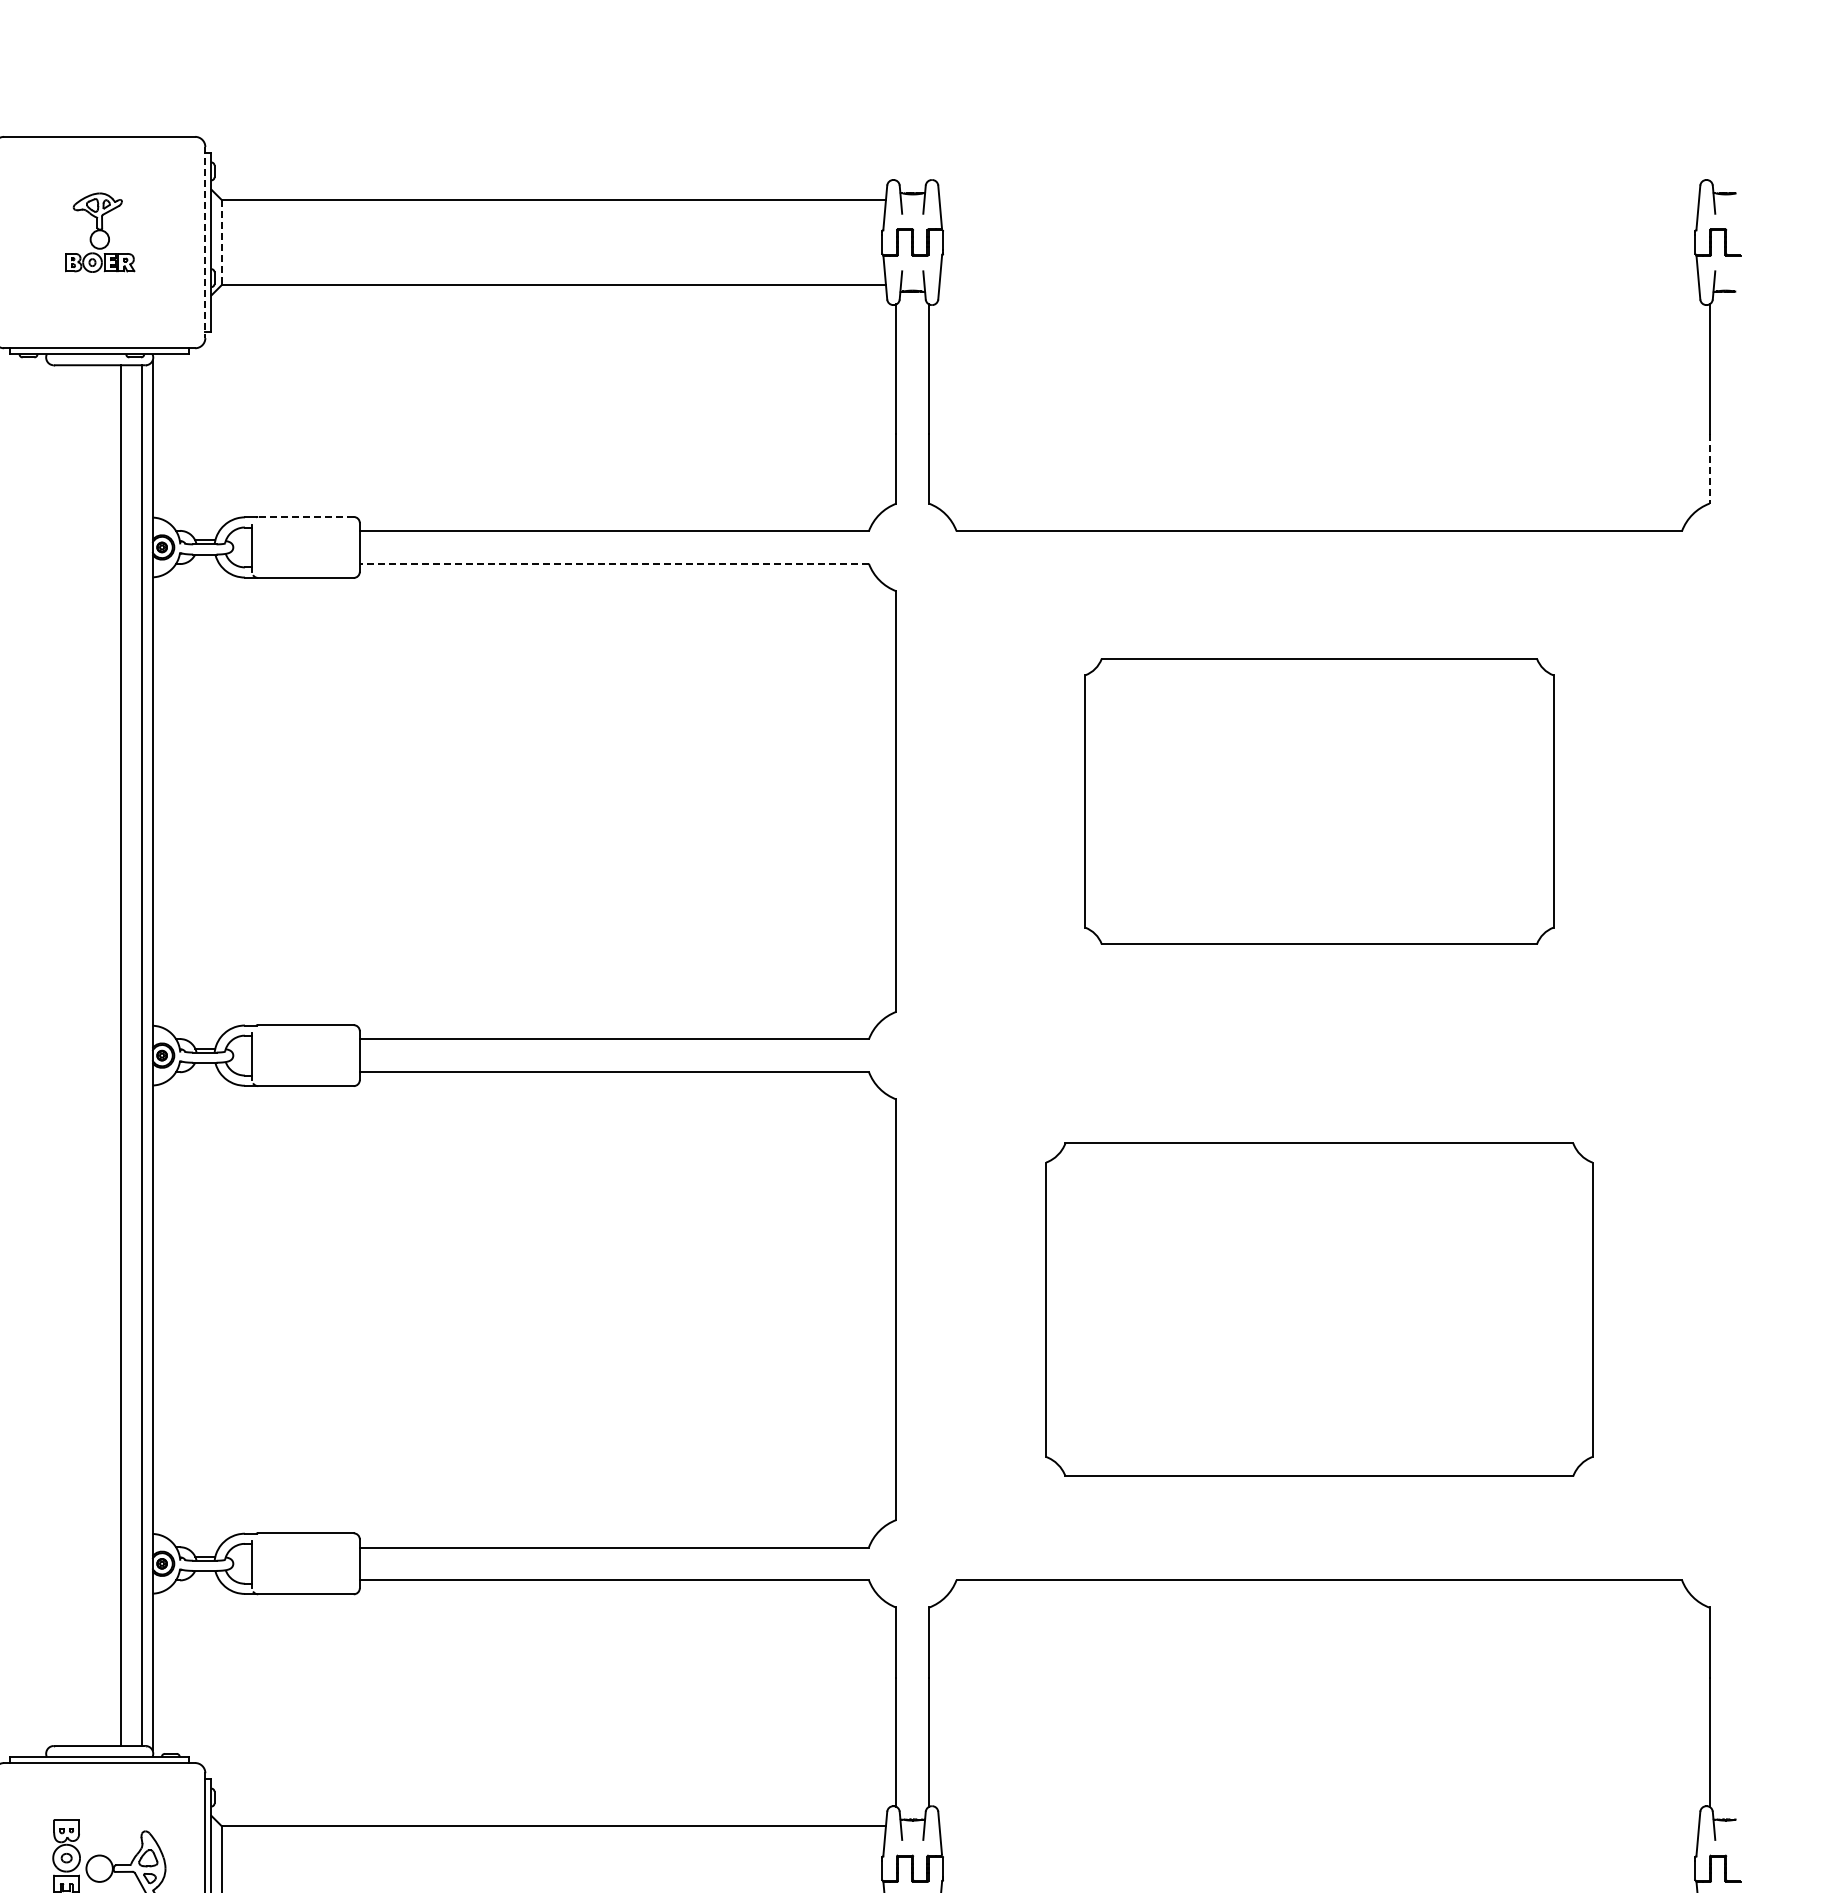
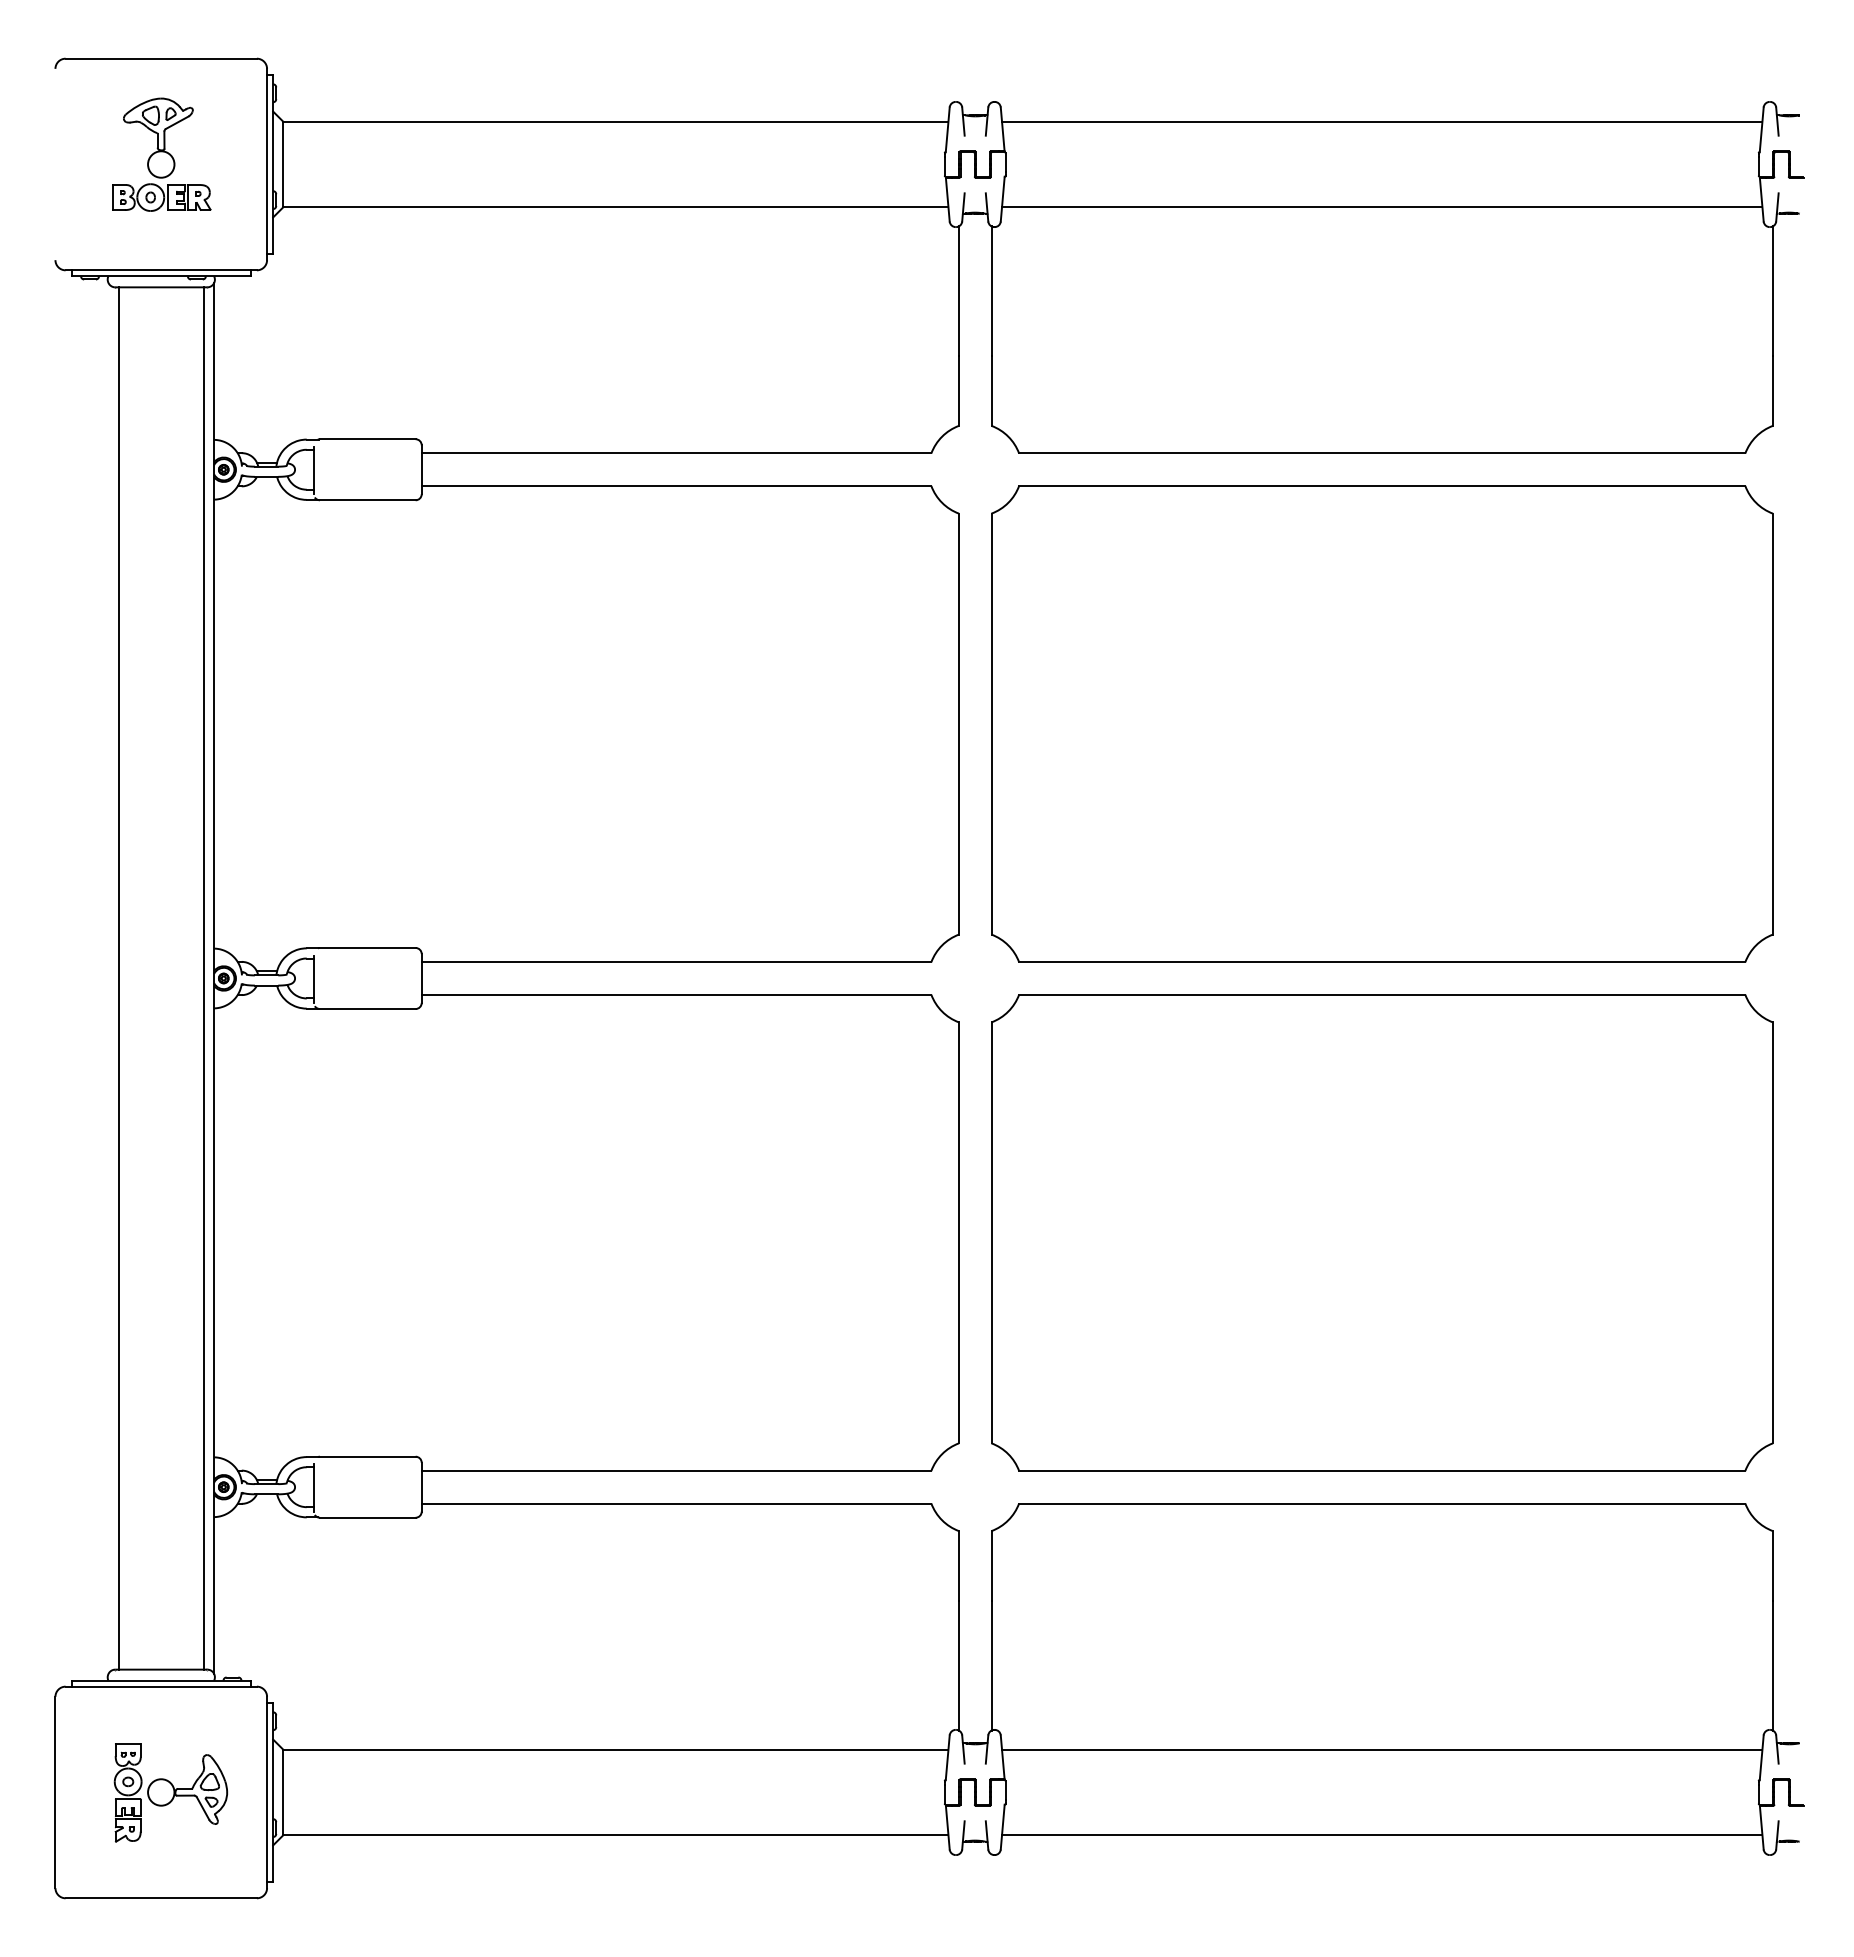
line: (1319, 199) -> (1382, 121), added
part: (99, 232) -> (161, 154), size x1.43
line: (205, 242) -> (267, 164), dashed -> solid
line: (221, 242) -> (283, 164), dashed -> solid
line: (1319, 285) -> (1382, 207), added
line: (1709, 469) -> (1772, 391), dashed -> solid
line: (305, 517) -> (367, 439), dashed -> solid
line: (614, 564) -> (676, 486), dashed -> solid
part: (1319, 800) -> (1382, 723), size x1.67
line: (120, 1055) -> (118, 978), moved
part: (1319, 1309) -> (1382, 1232), size x1.43
line: (1319, 1825) -> (1382, 1749), added

